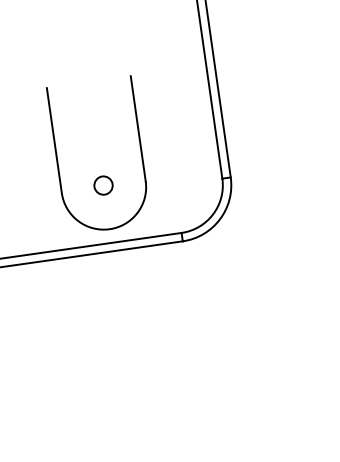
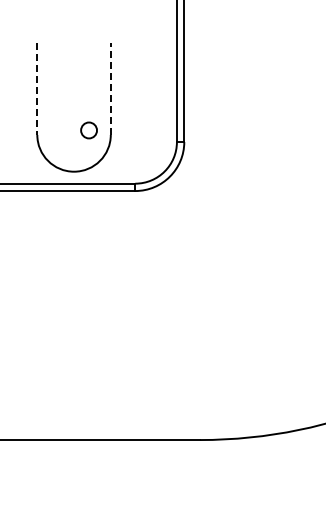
line: (137, 128) -> (110, 88), solid -> dashed
line: (54, 141) -> (37, 89), solid -> dashed
circle: (102, 185) -> (88, 130), moved

